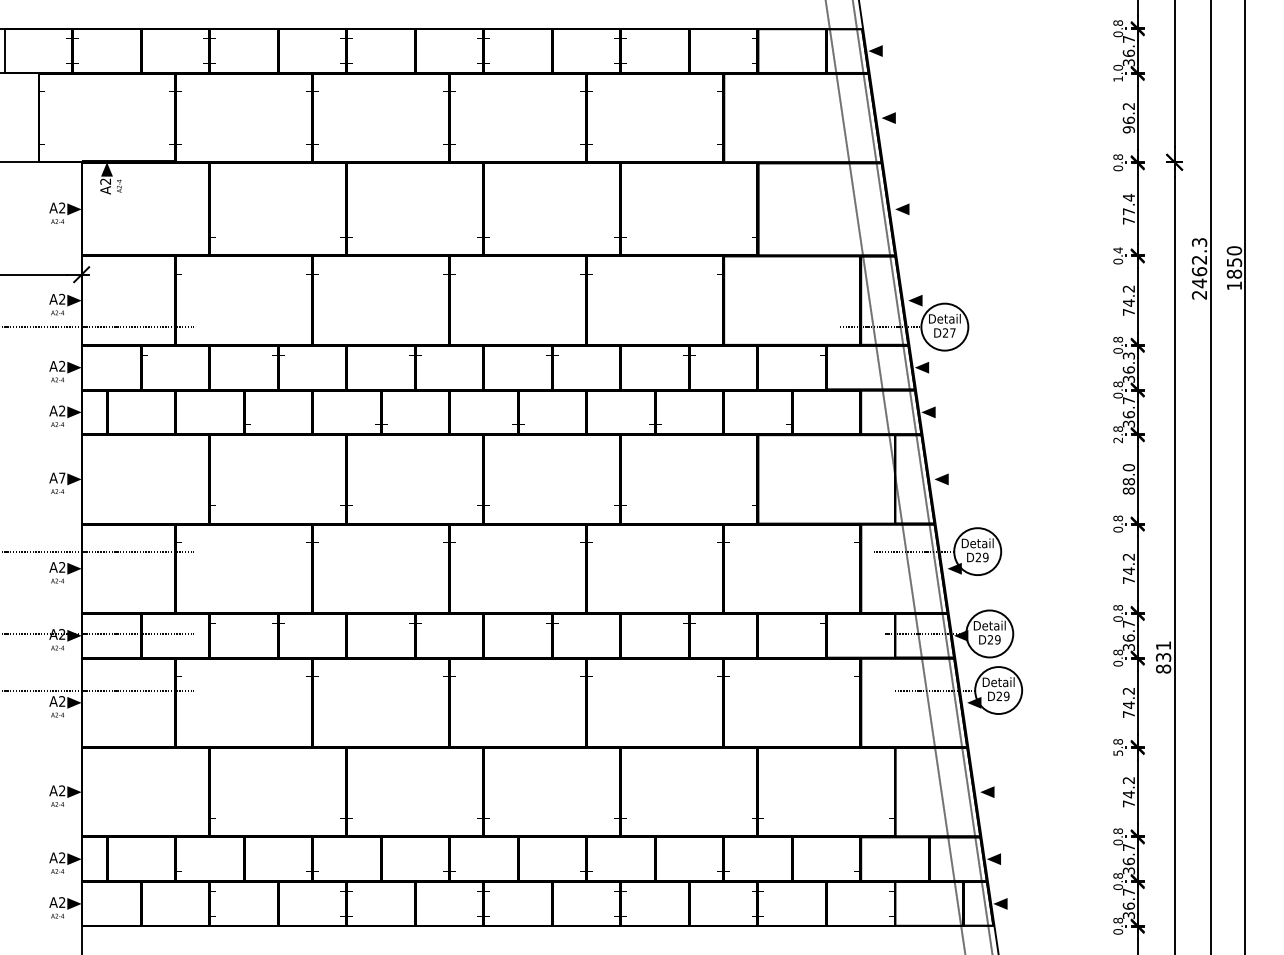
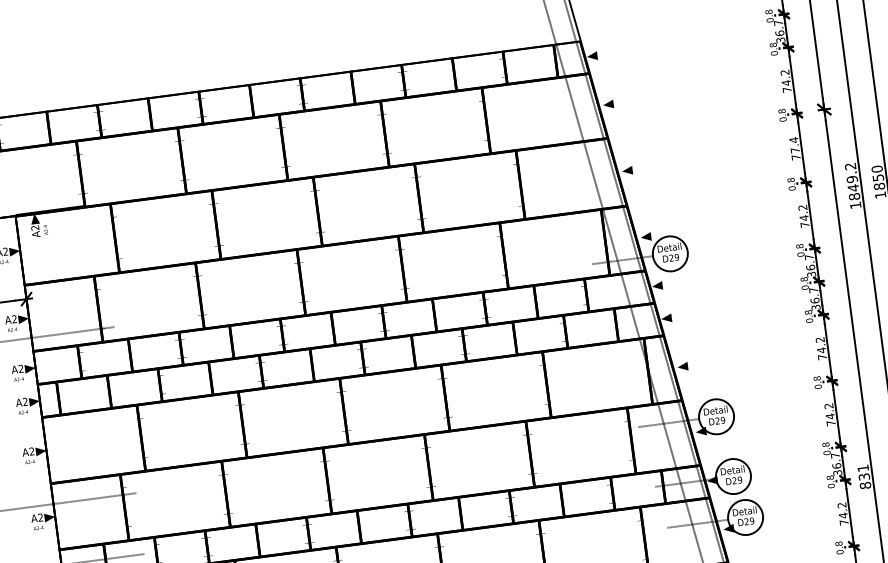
text: (1117, 72) -> (773, 48), 1.0 -> 0.8
text: (1128, 124) -> (786, 86), 96.2 -> 74.2
text: (1118, 250) -> (791, 180), 0.4 -> 0.8
text: (1199, 268) -> (853, 185), 2462.3 -> 1849.2
text: (952, 332) -> (676, 257), D27 -> D29
text: (1128, 355) -> (808, 256), 36.3 -> 36.7
text: (1118, 440) -> (809, 320), 2.8 -> 0.8
text: (62, 477) -> (32, 451), A7 -> A2
text: (1128, 479) -> (821, 348), 88.0 -> 74.2
text: (1118, 752) -> (840, 551), 5.8 -> 0.8

